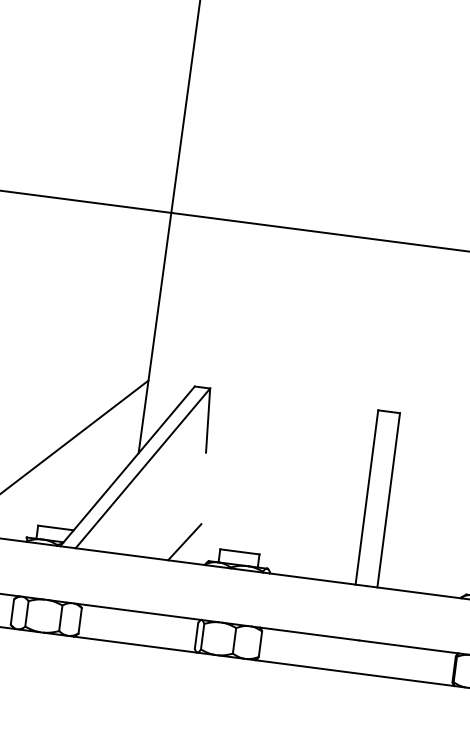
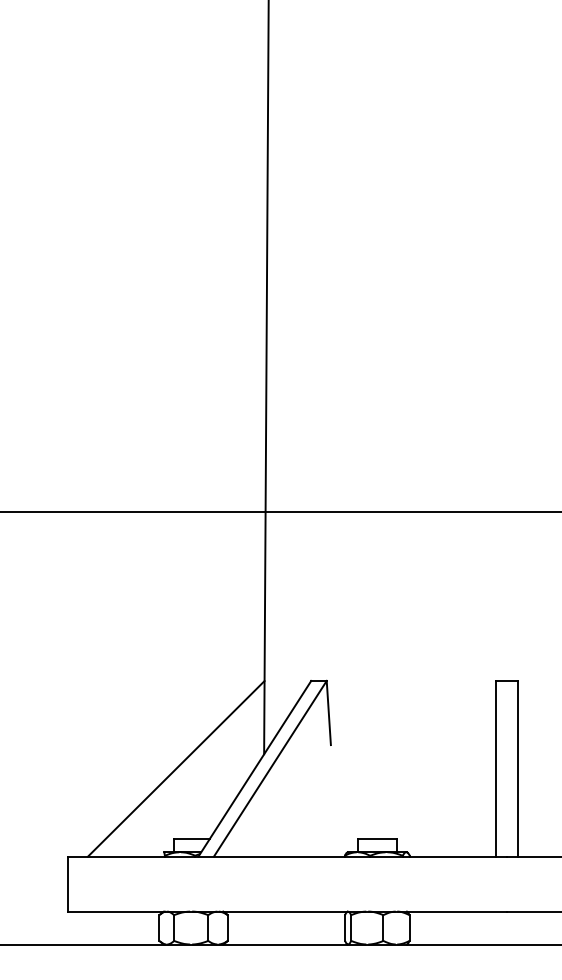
line: (184, 542) -> (321, 836), removed

